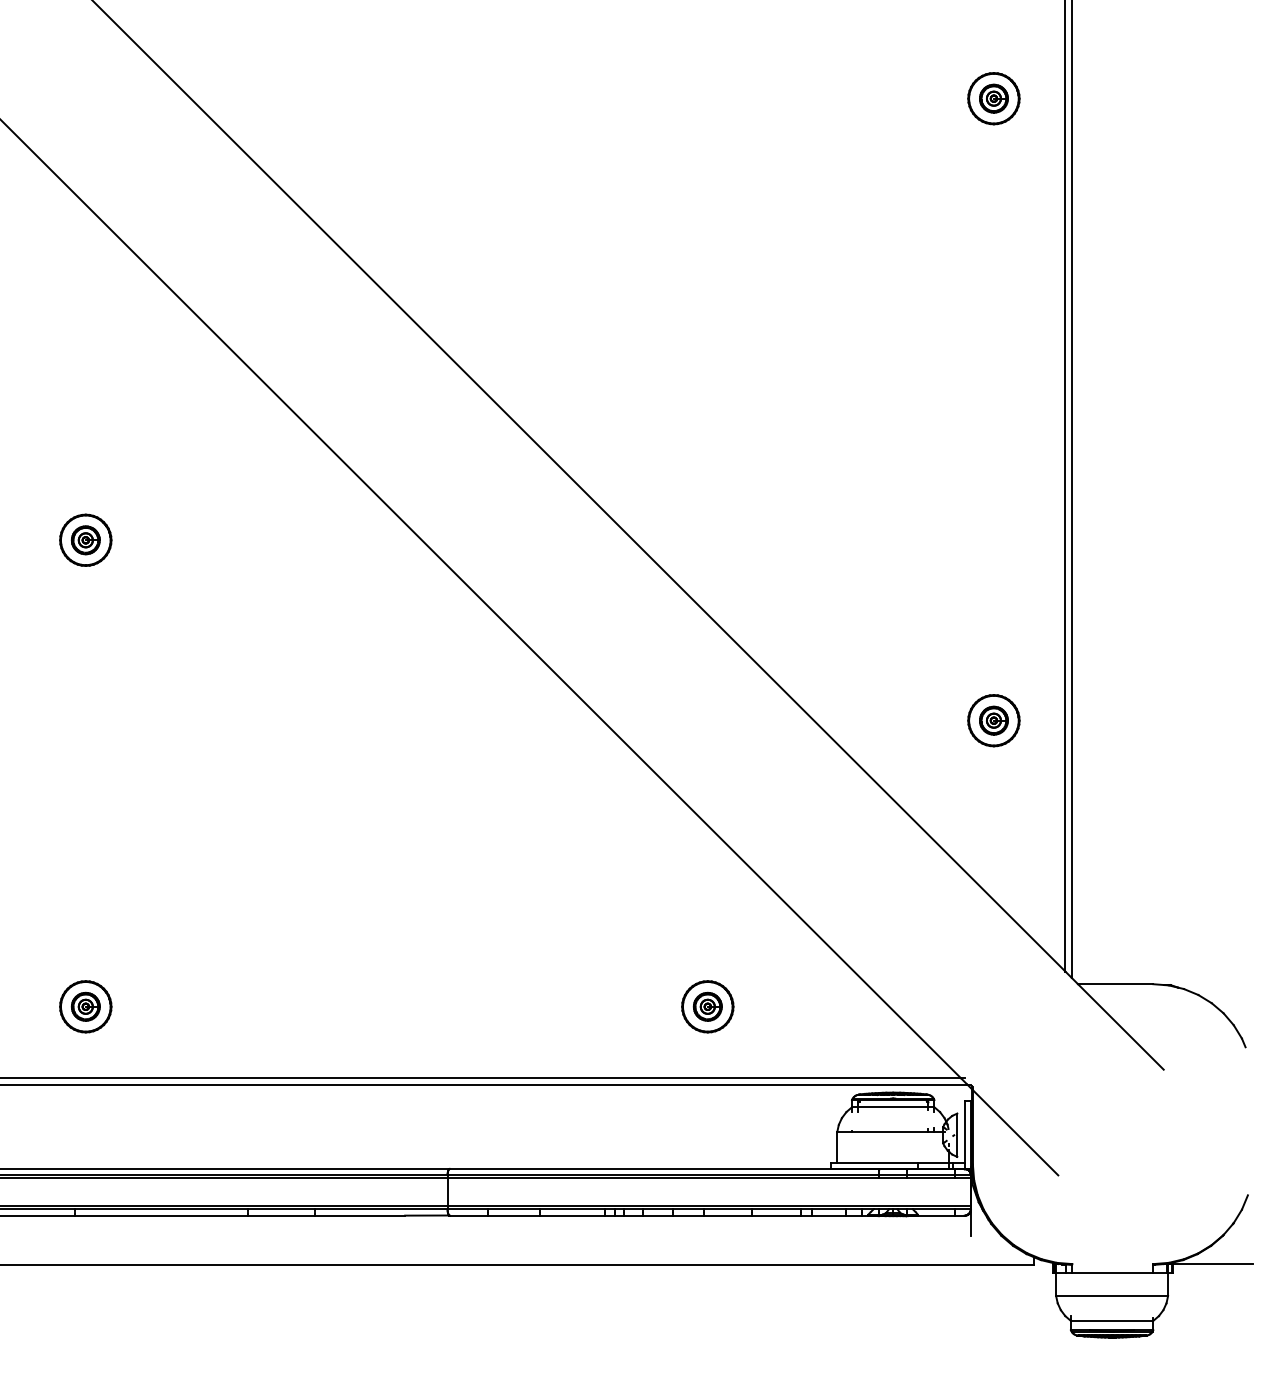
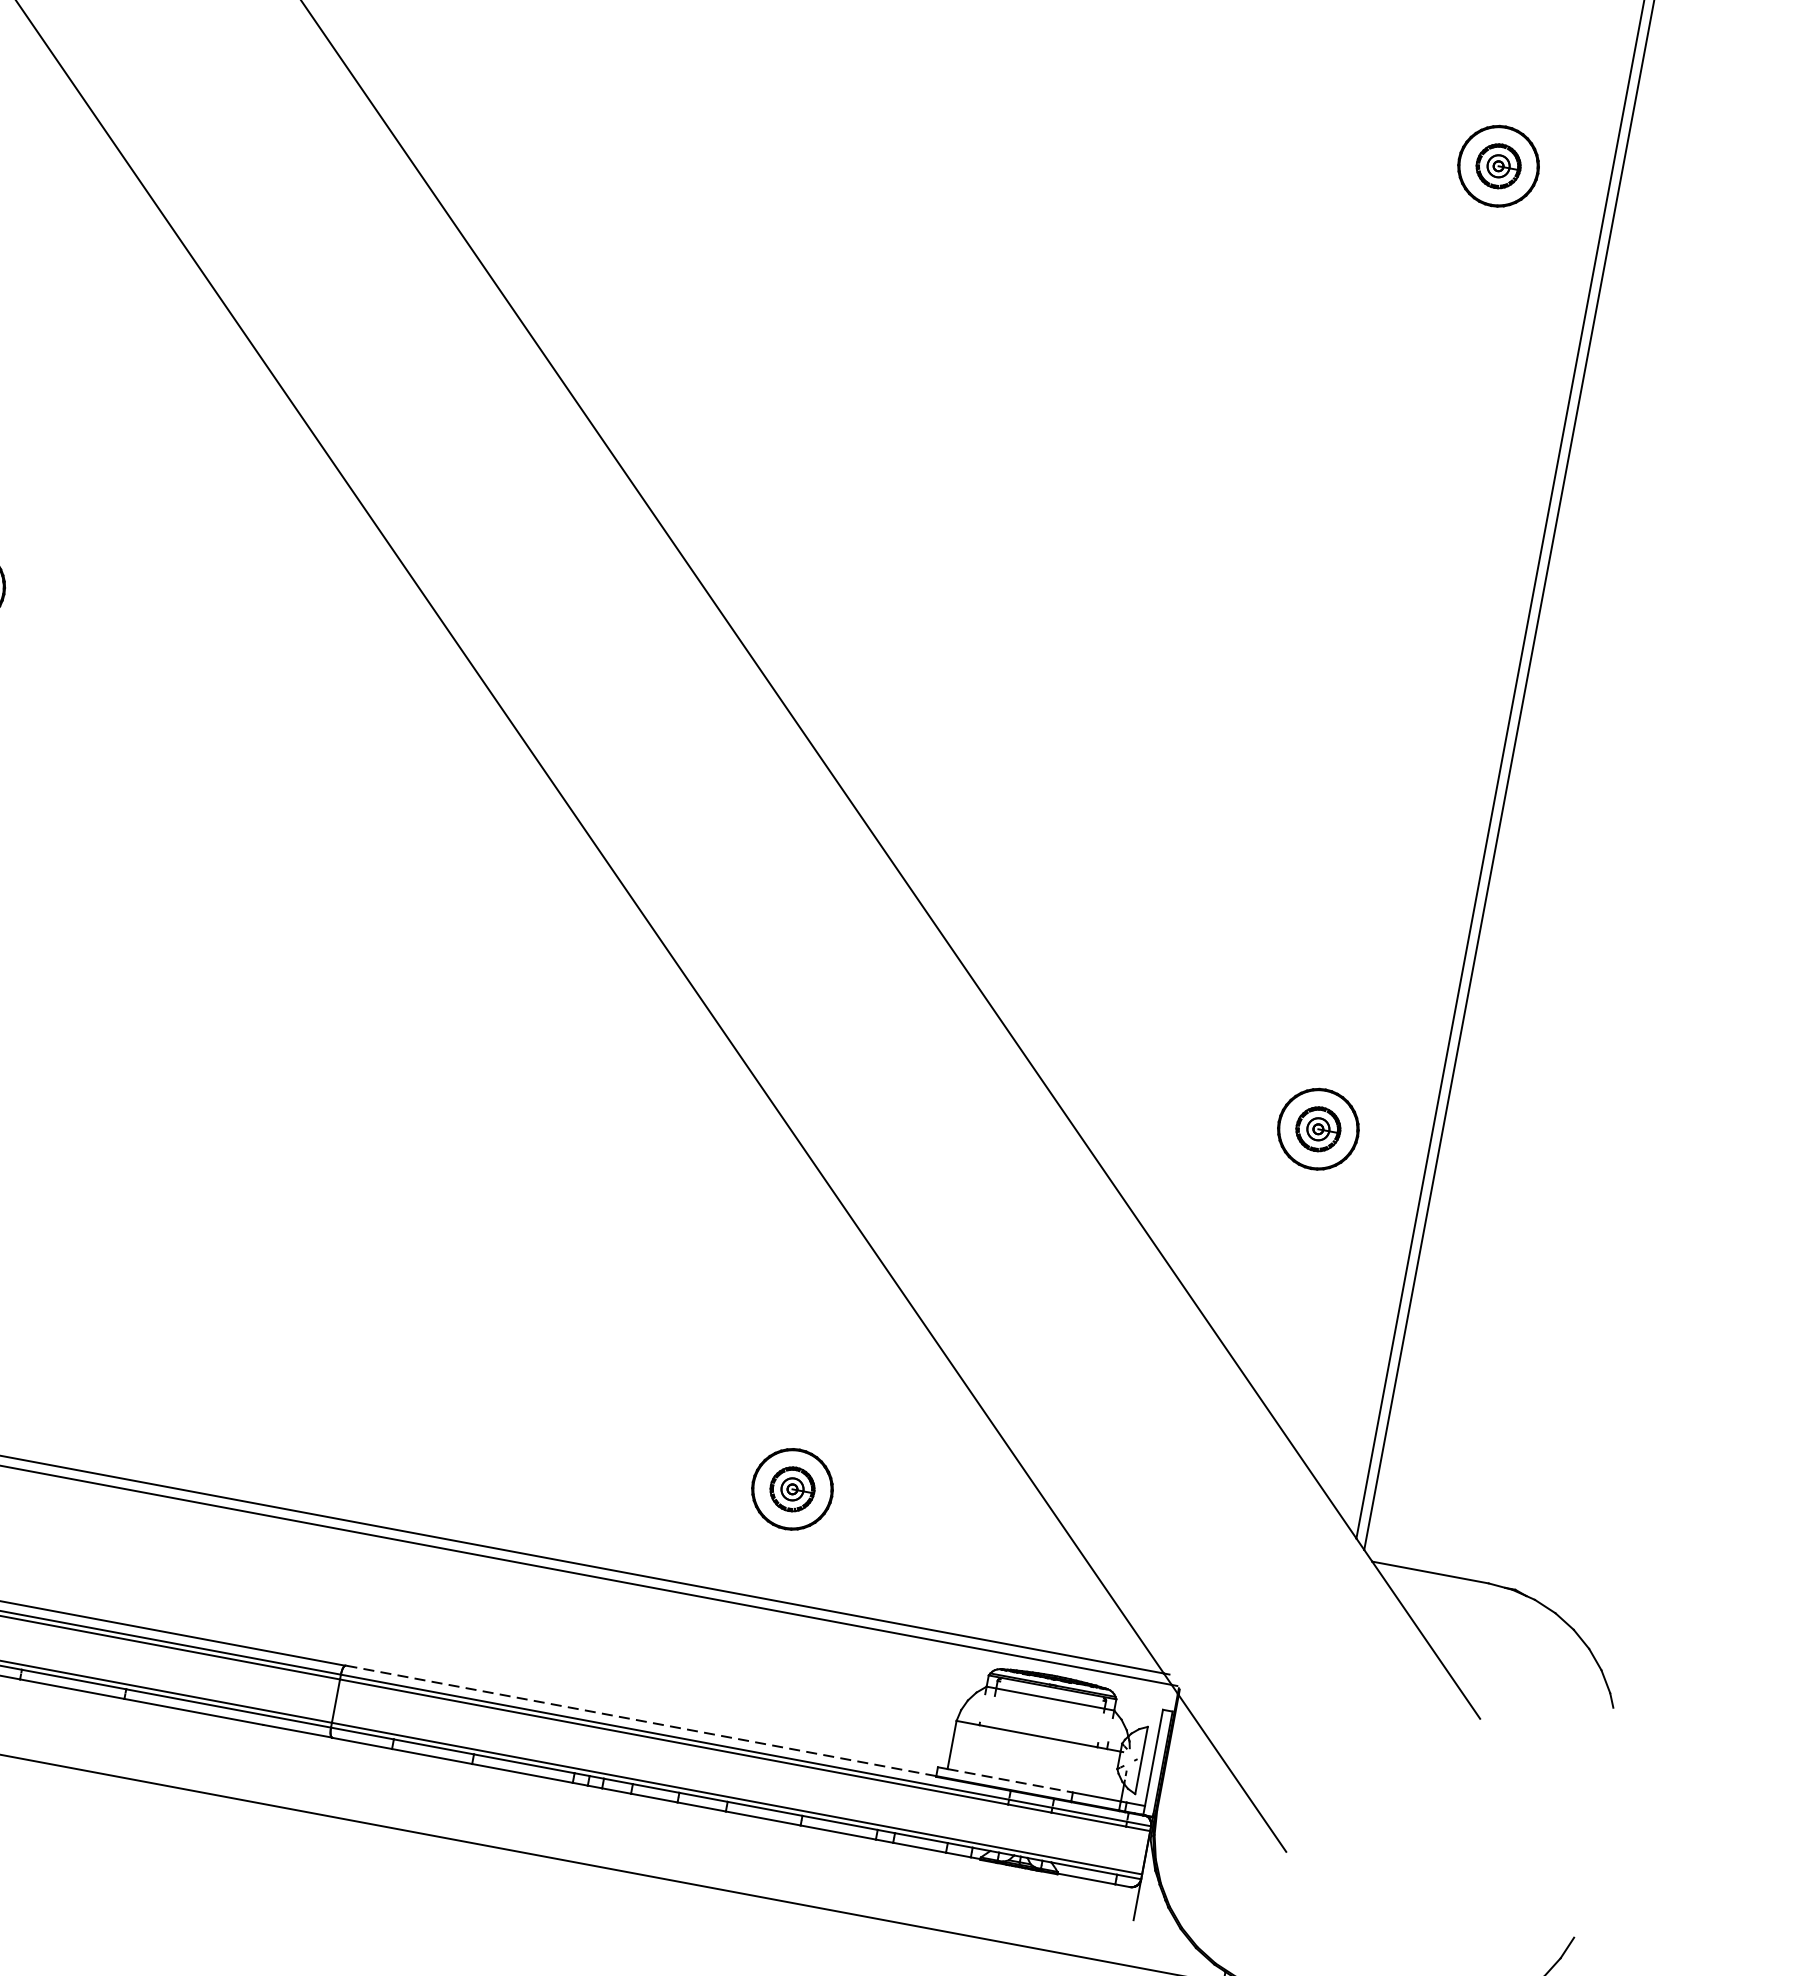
line: (878, 1163) -> (1011, 1781), solid -> dashed
line: (640, 1168) -> (641, 1720), solid -> dashed

